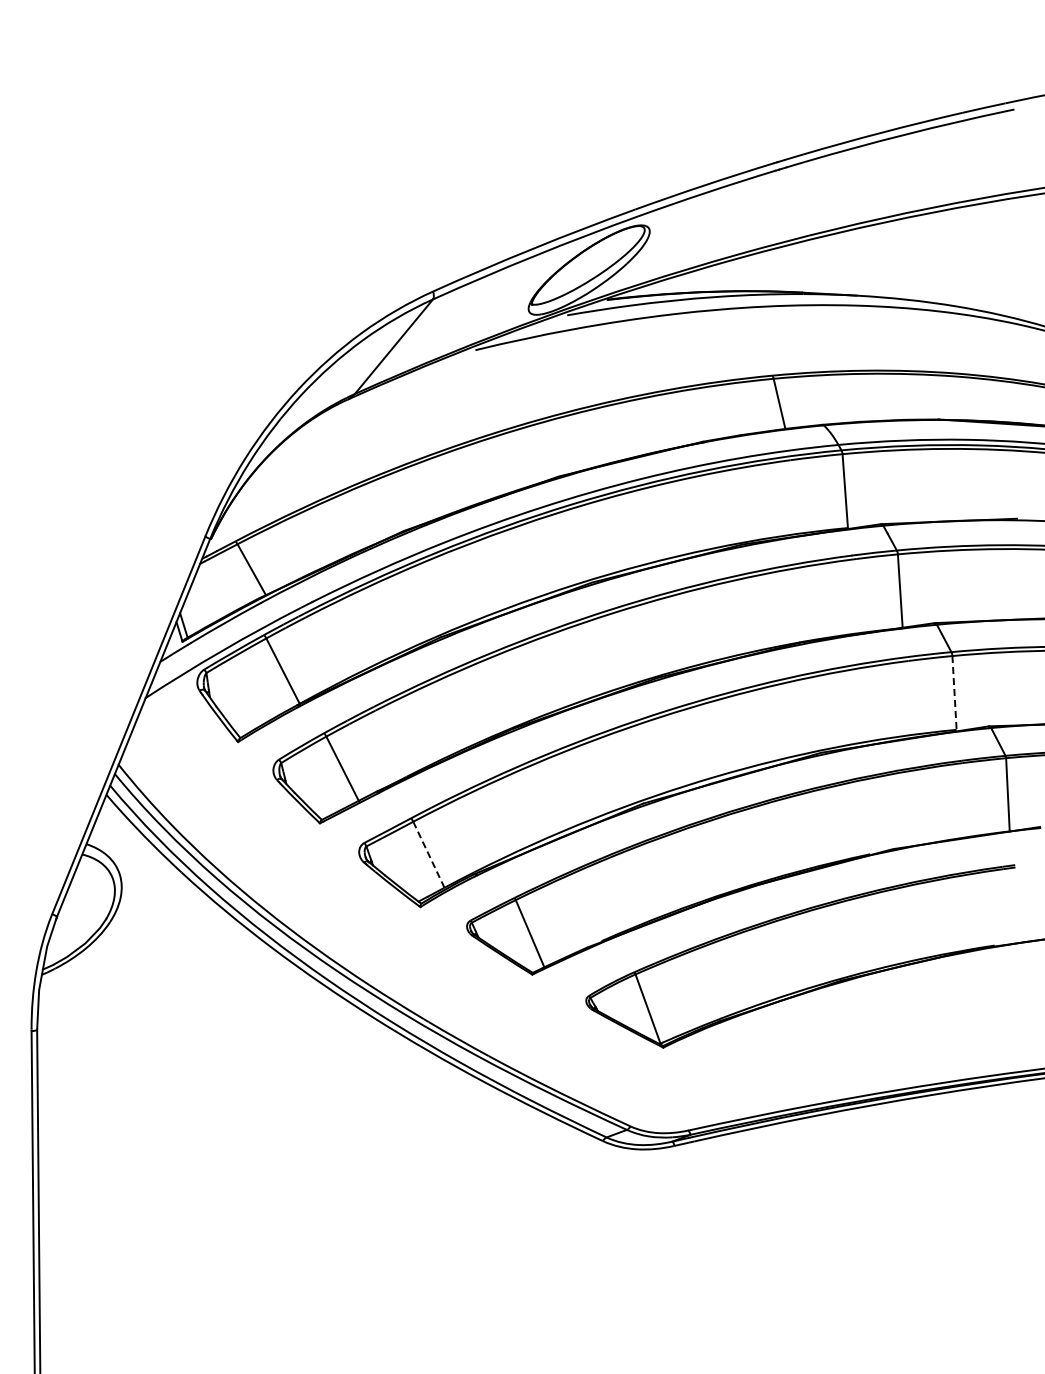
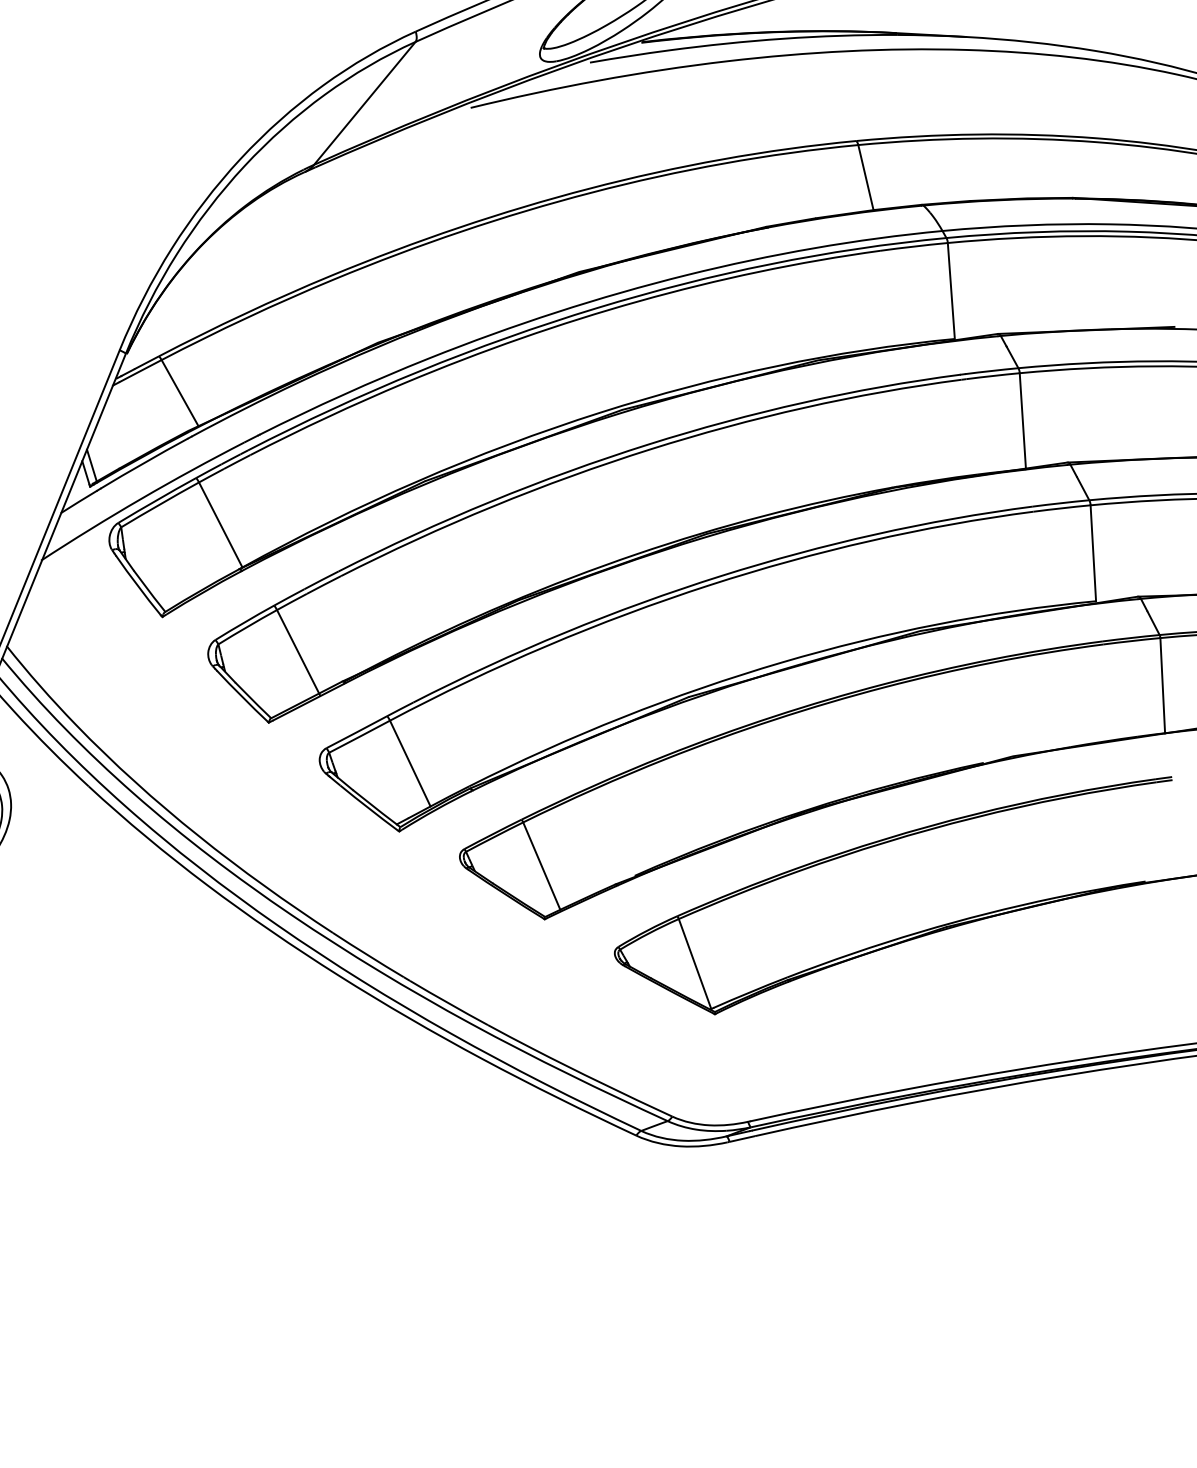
line: (954, 692) -> (1093, 552), dashed -> solid
line: (428, 854) -> (409, 763), dashed -> solid

